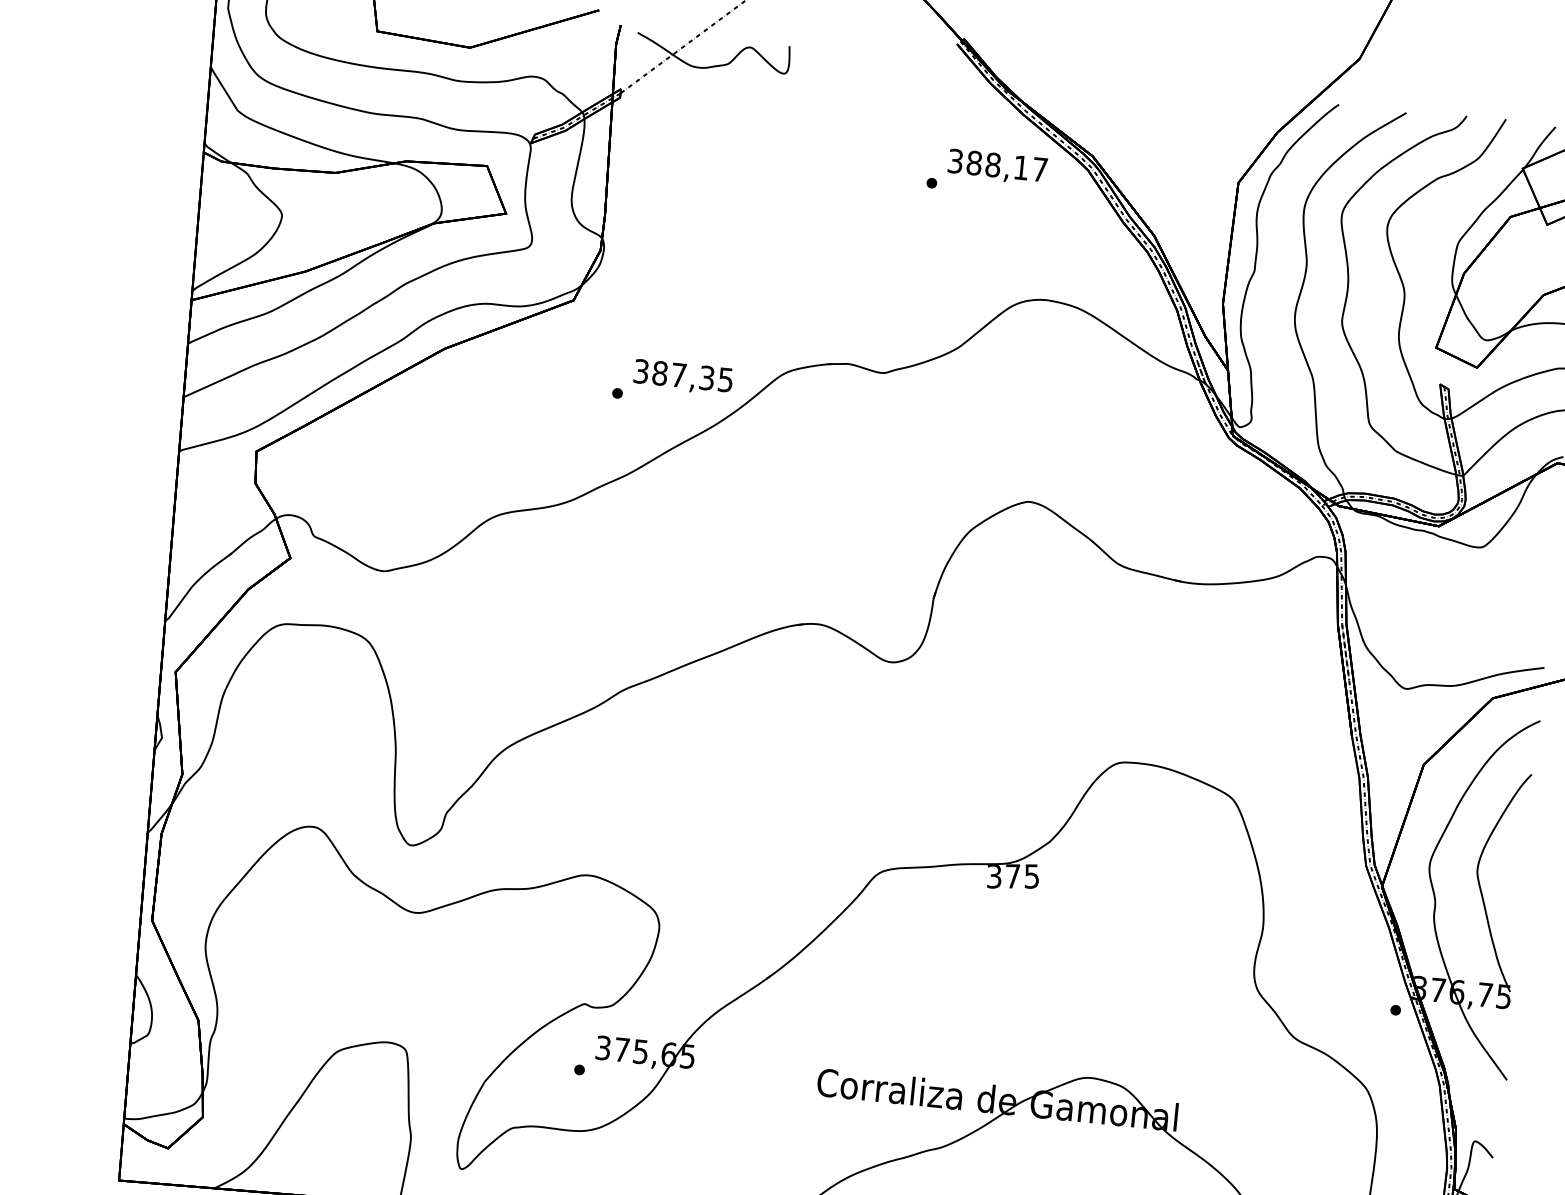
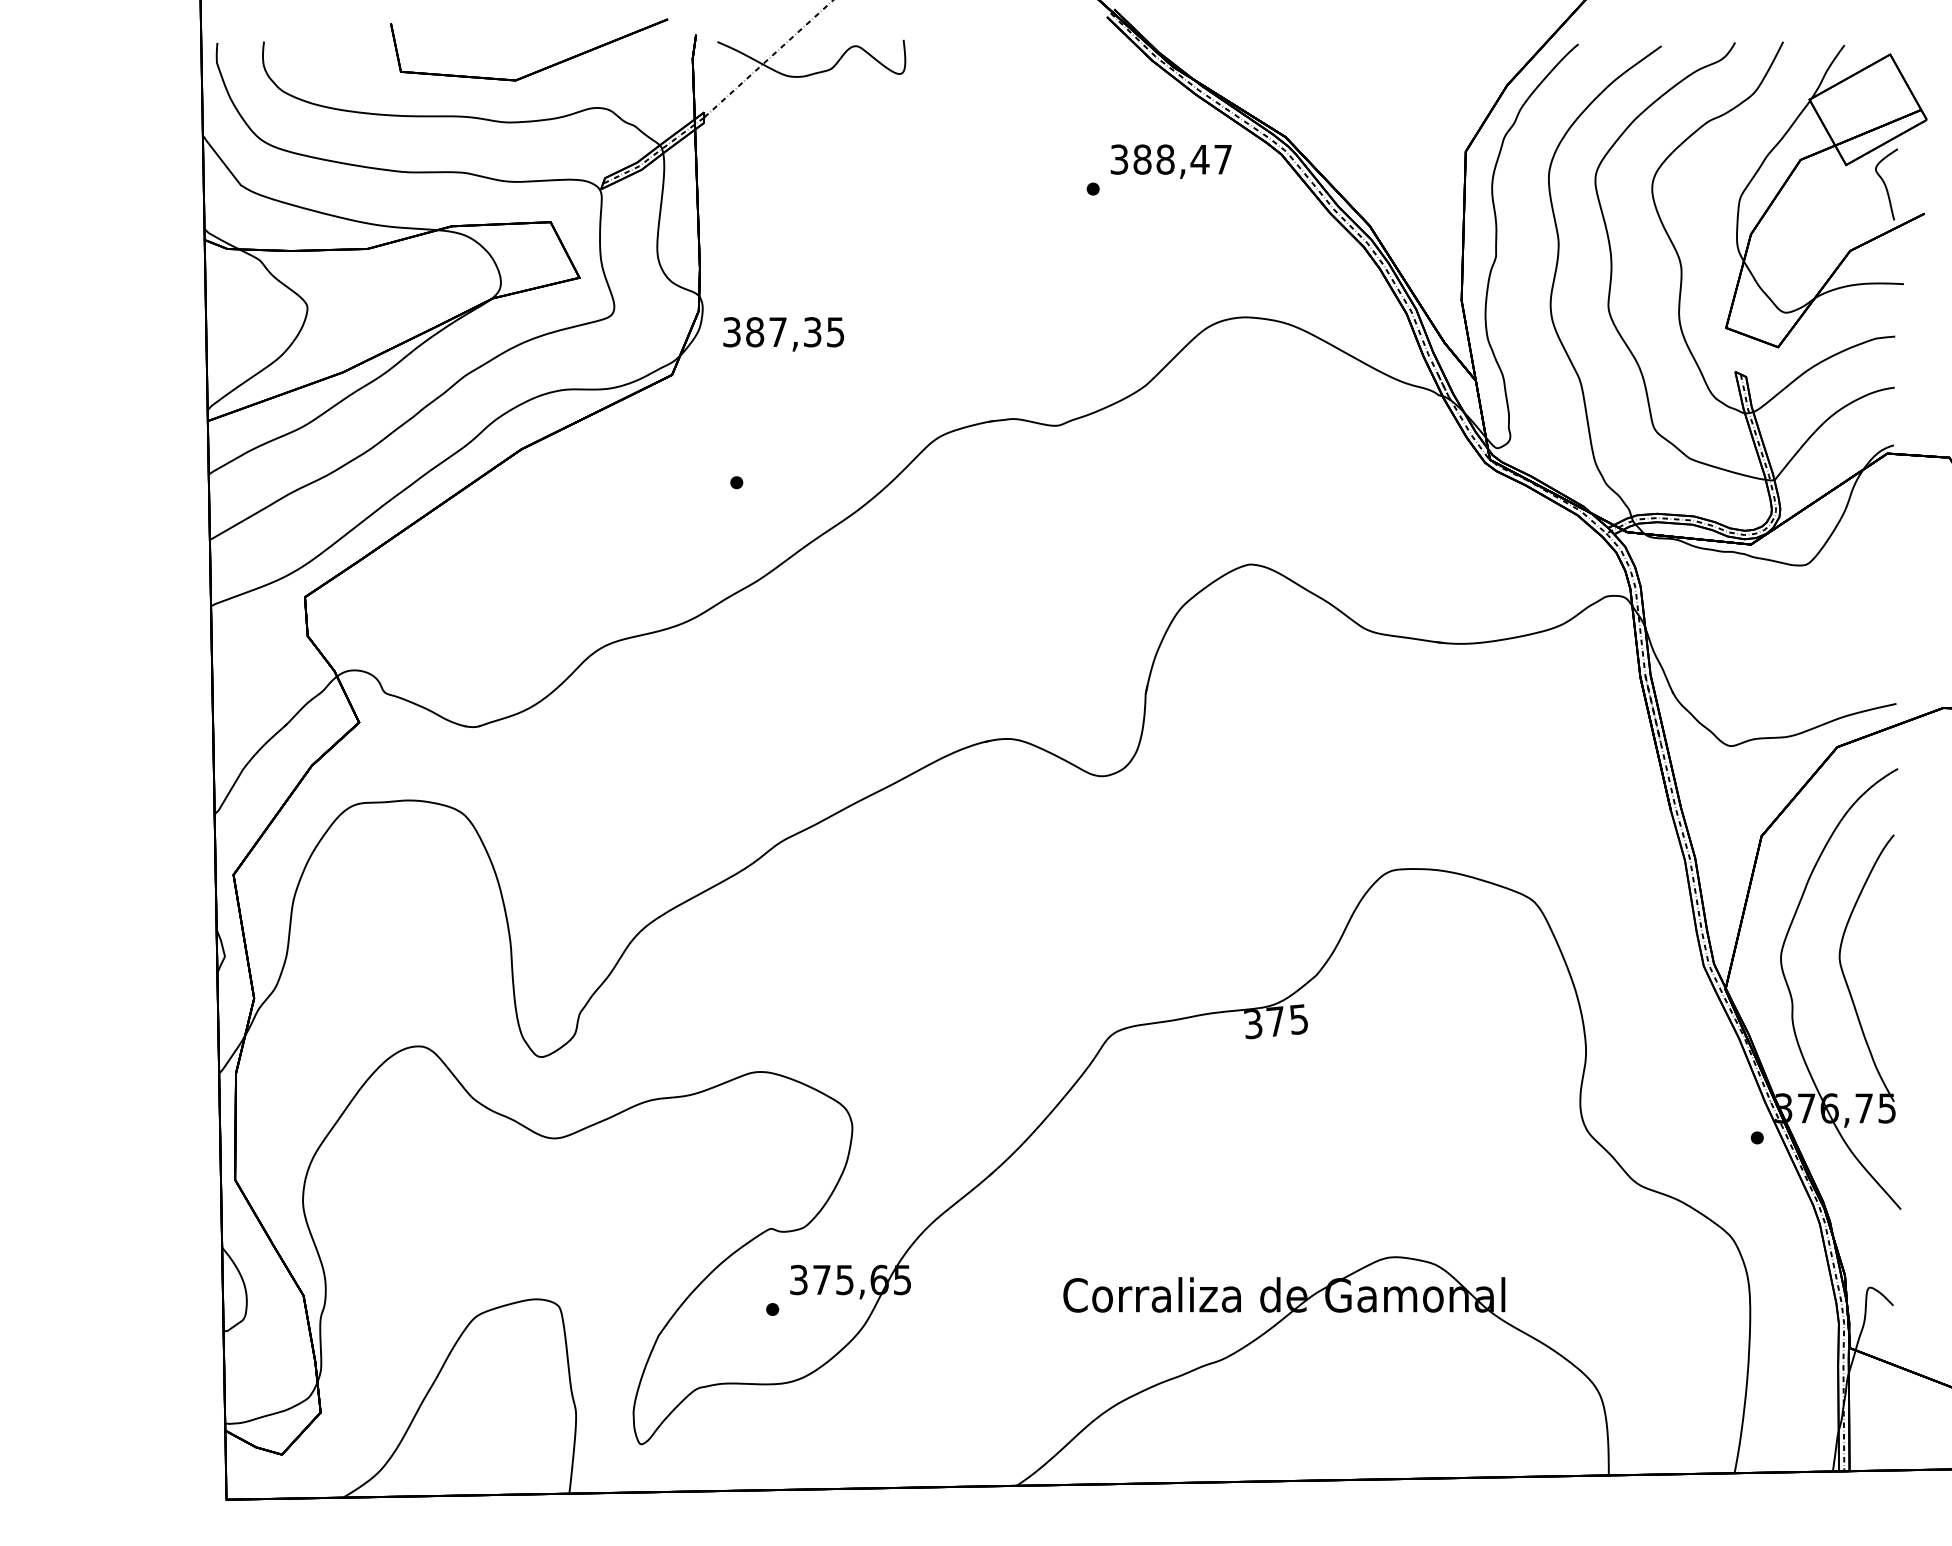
text: (1020, 167) -> (1199, 159), 388,17 -> 388,47
text: (683, 377) -> (783, 334), moved

